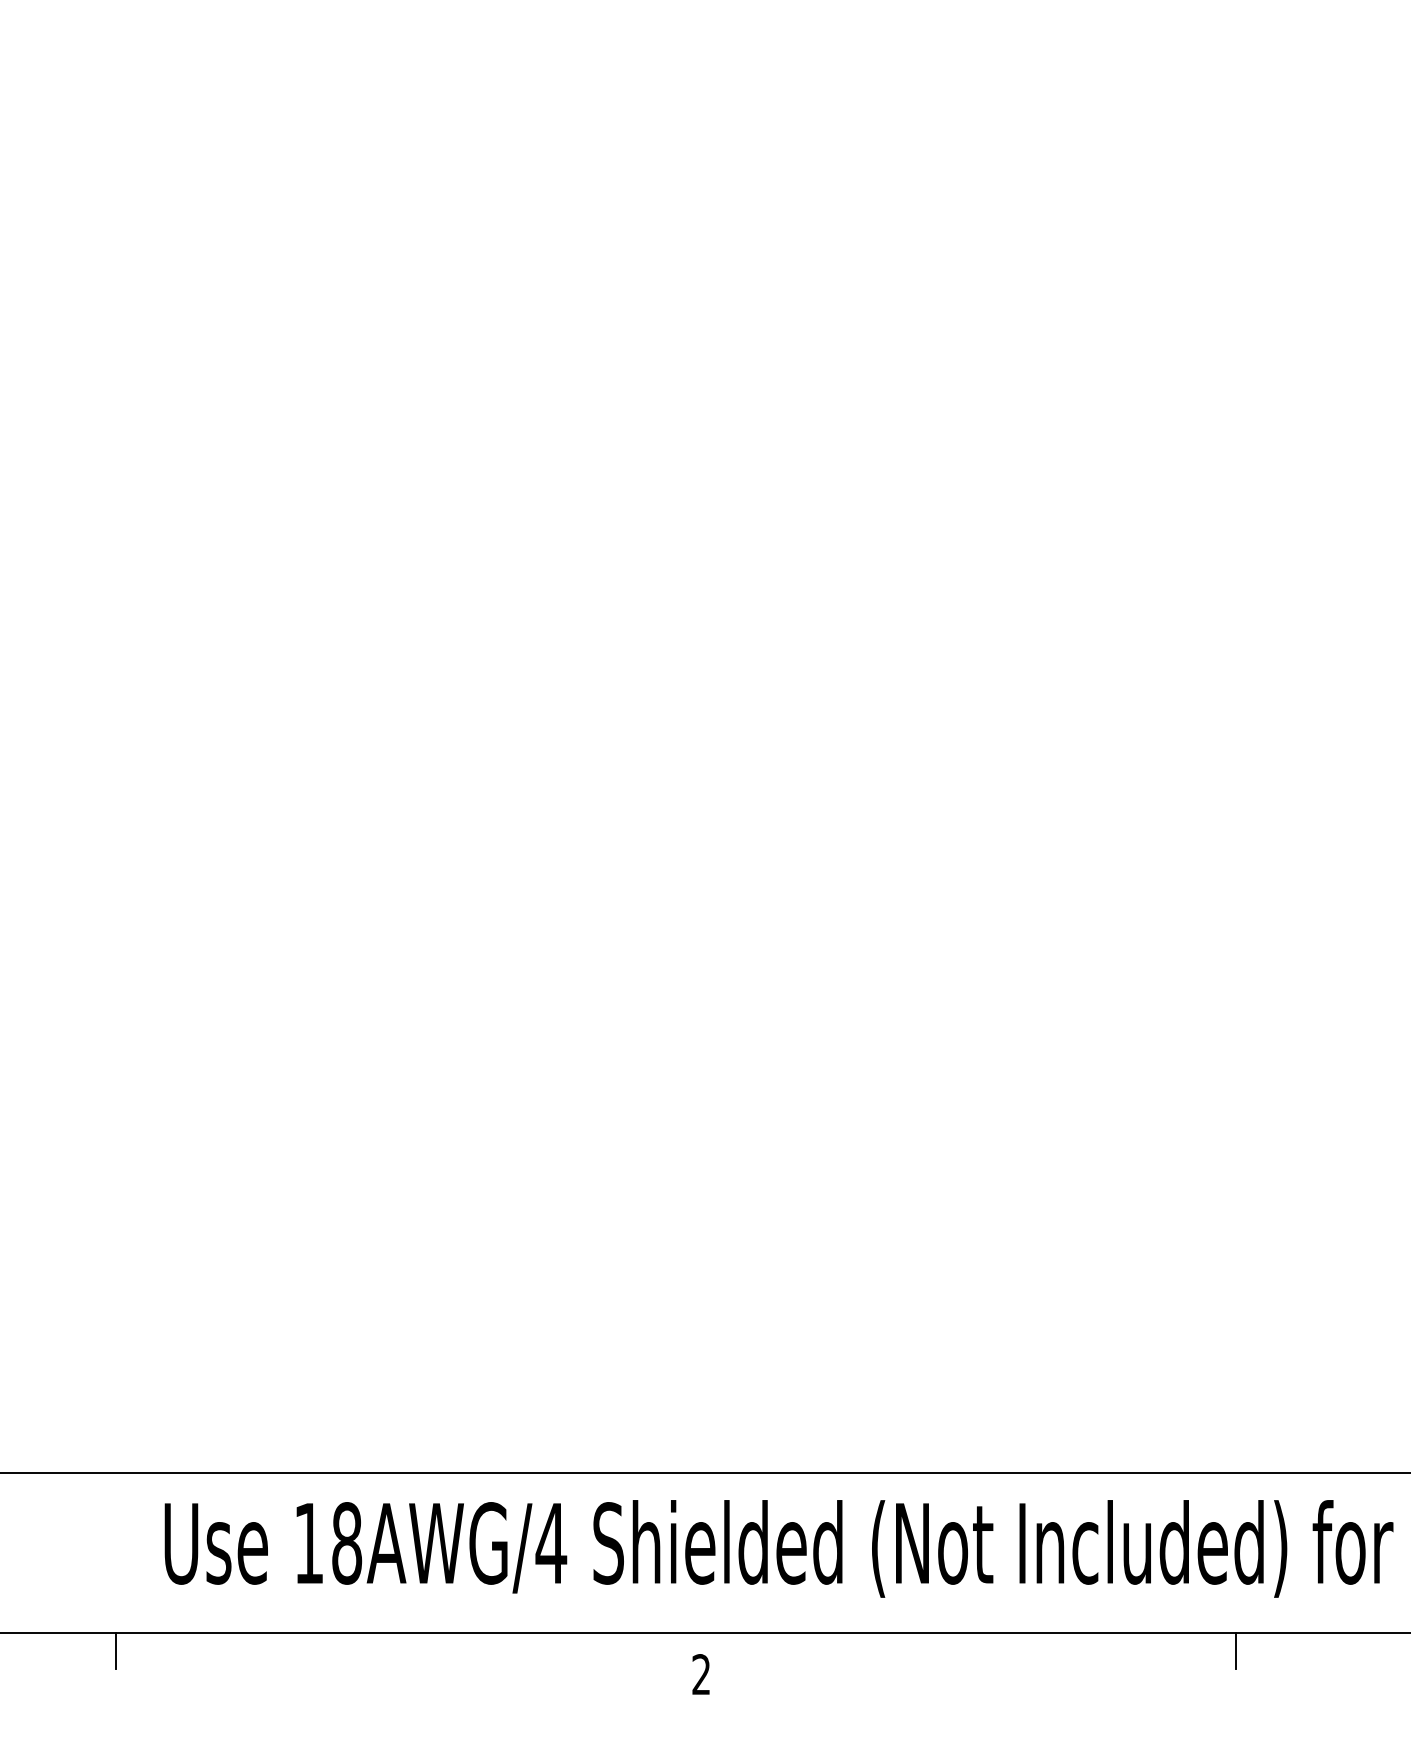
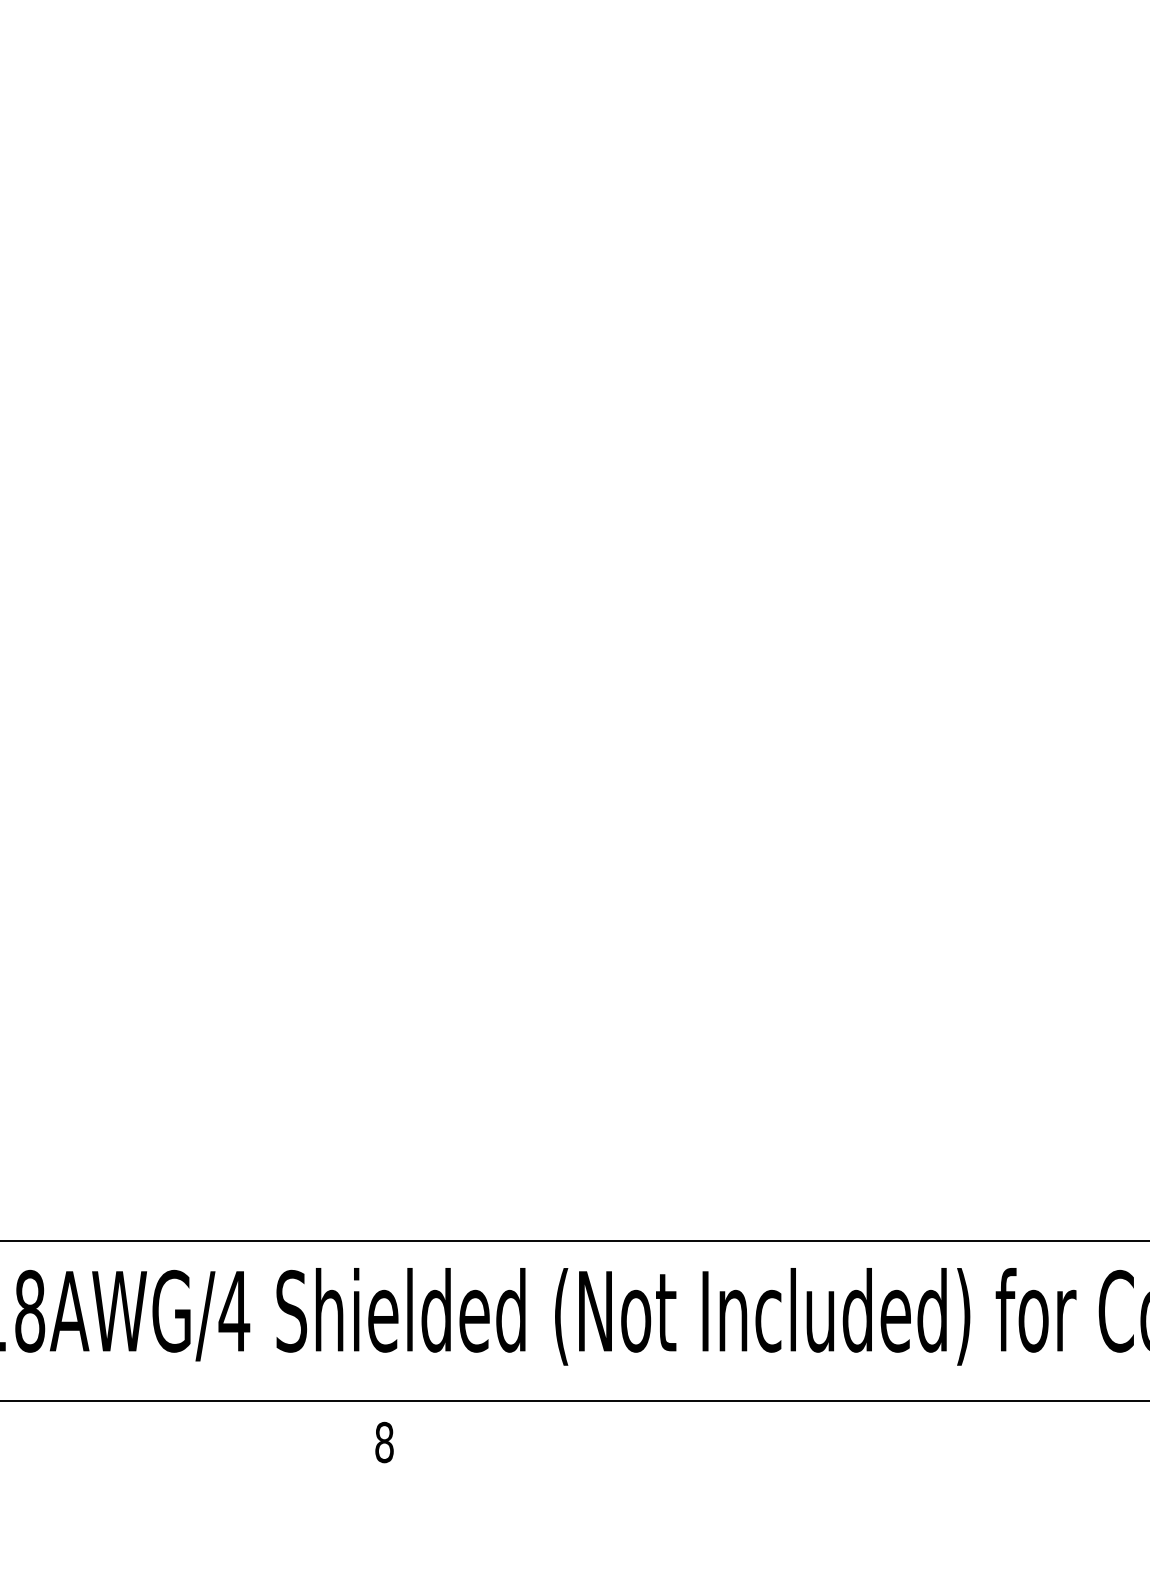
line: (1236, 1650) -> (919, 1418), removed
text: (701, 1674) -> (384, 1442), 2 -> 8

